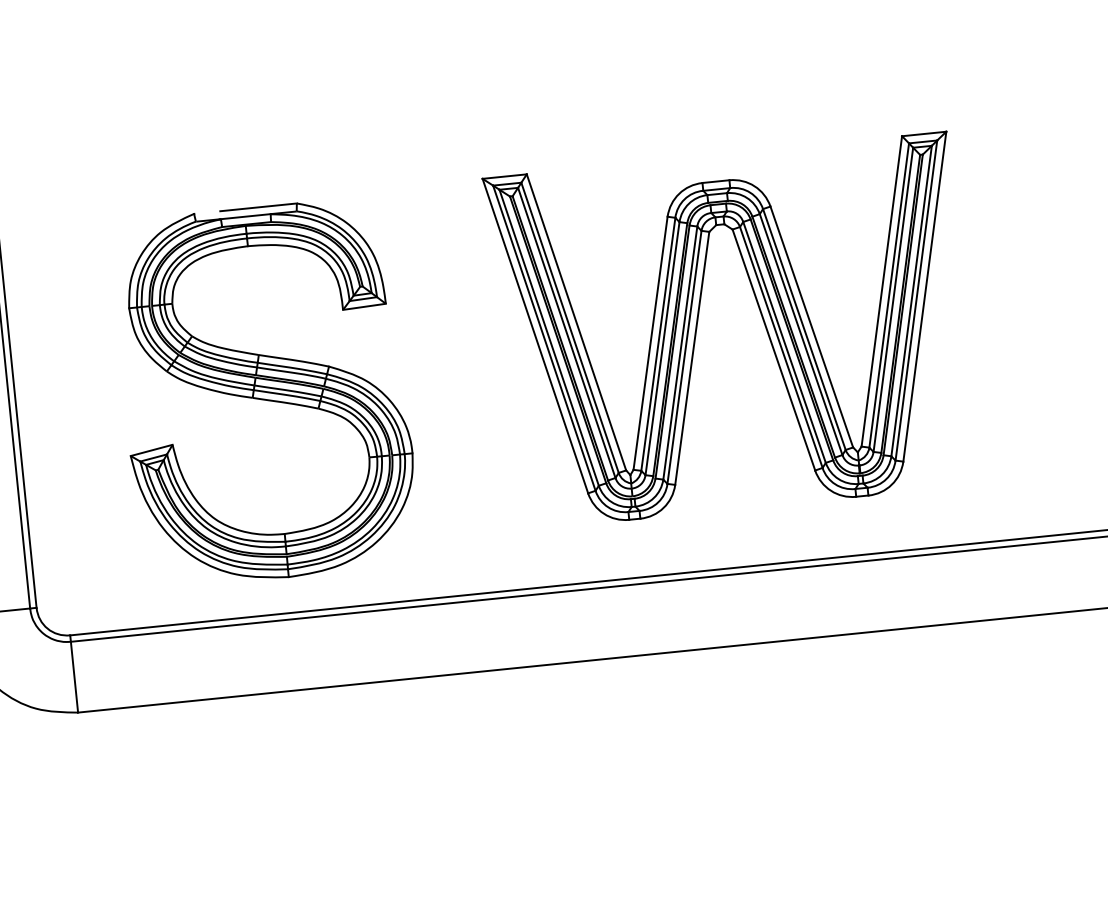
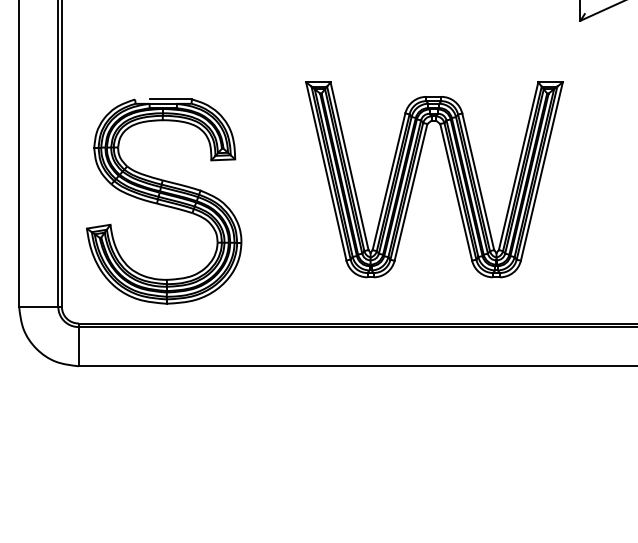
part: (760, 317) -> (450, 173), moved
part: (265, 392) -> (164, 201), moved

